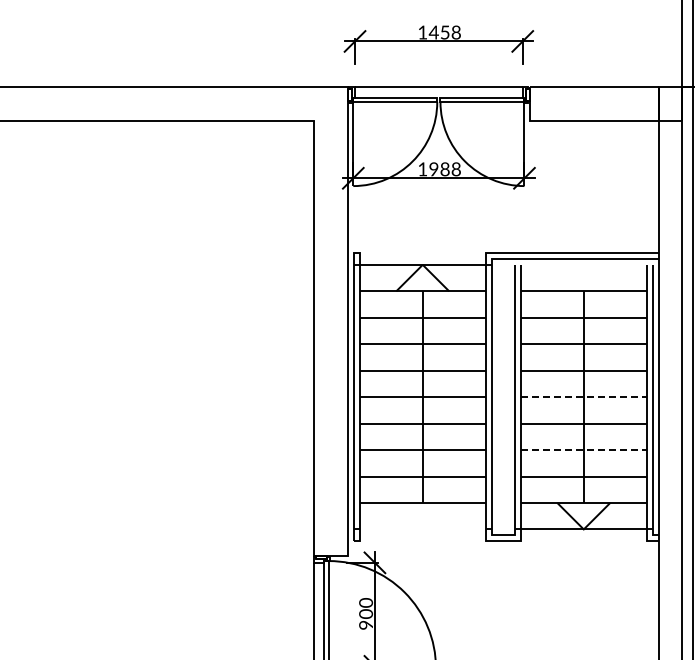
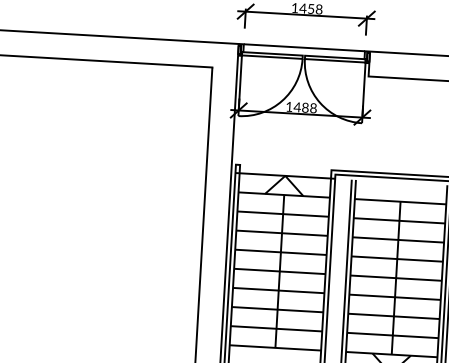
text: (433, 169) -> (297, 107), 1988 -> 1488
line: (584, 397) -> (396, 278), dashed -> solid
line: (584, 450) -> (394, 316), dashed -> solid

